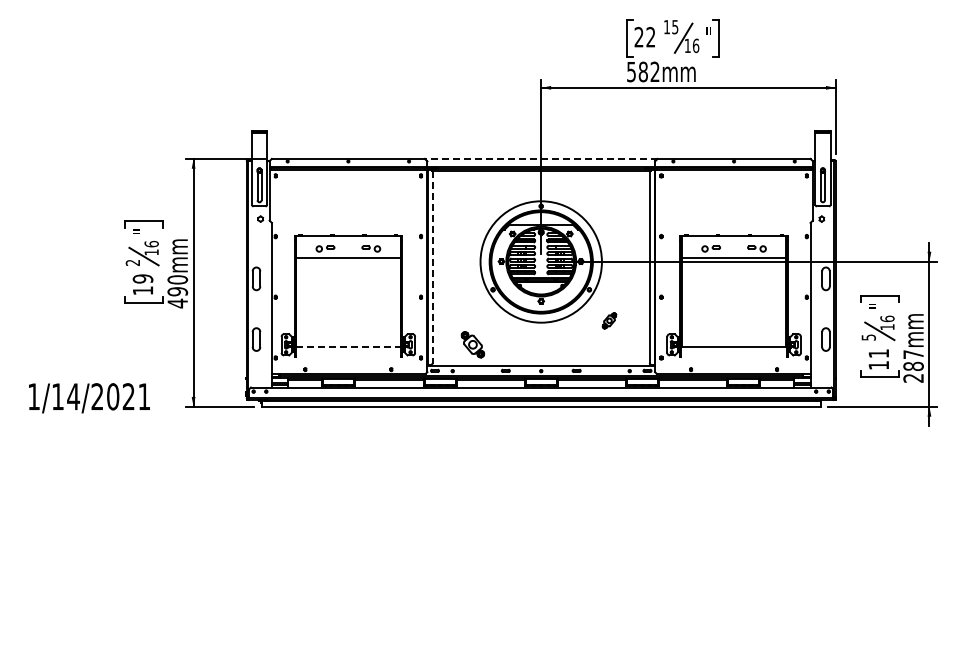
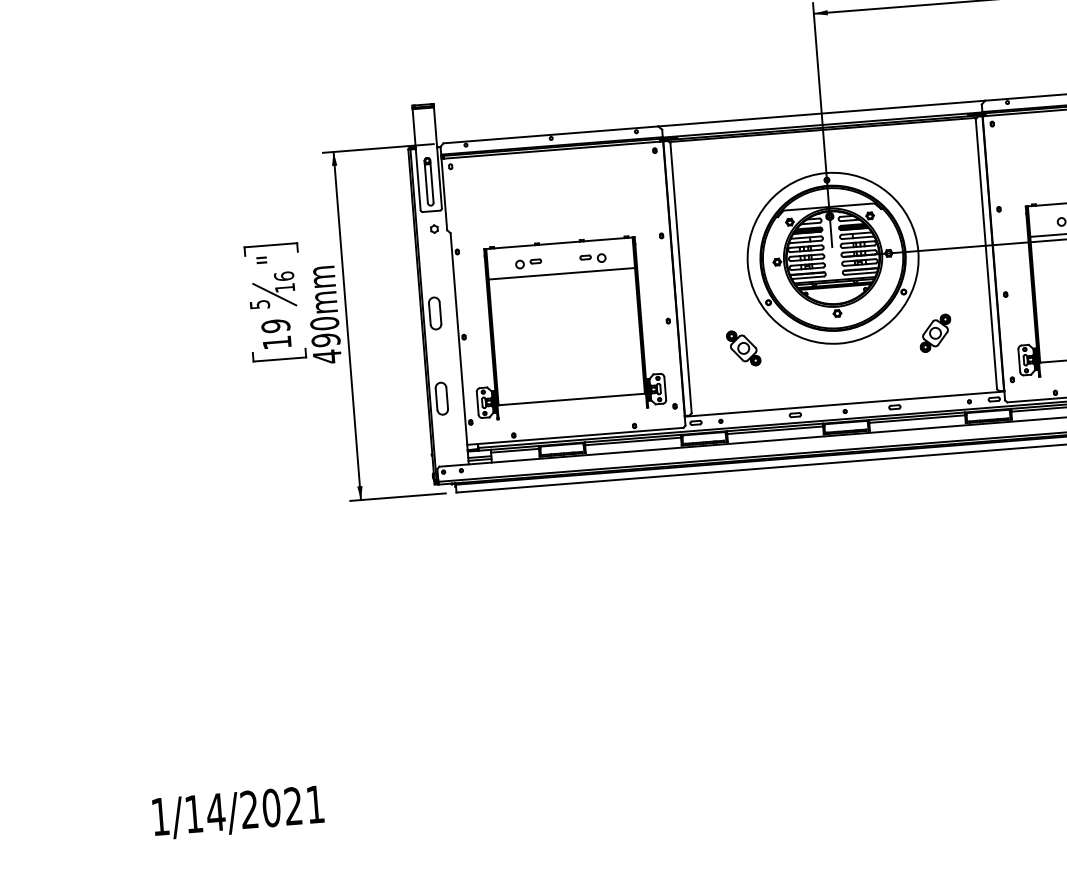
line: (540, 158) -> (820, 113), dashed -> solid
text: (132, 262) -> (259, 304), 2 -> 5
line: (432, 268) -> (681, 279), dashed -> solid
part: (609, 320) -> (935, 332), size x1.67
part: (472, 344) -> (743, 348), moved
line: (348, 347) -> (571, 399), dashed -> solid
text: (89, 398) -> (238, 813), moved

